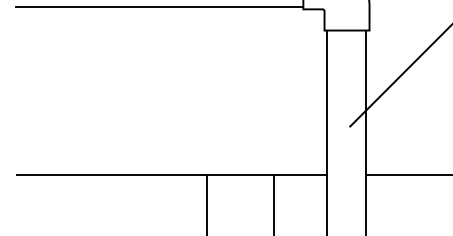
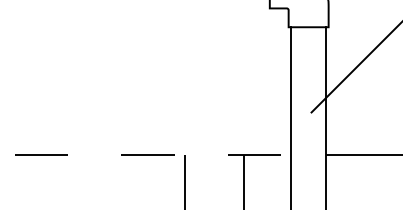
line: (159, 7) -> (141, 6), removed
line: (171, 174) -> (152, 155), solid -> dashed

